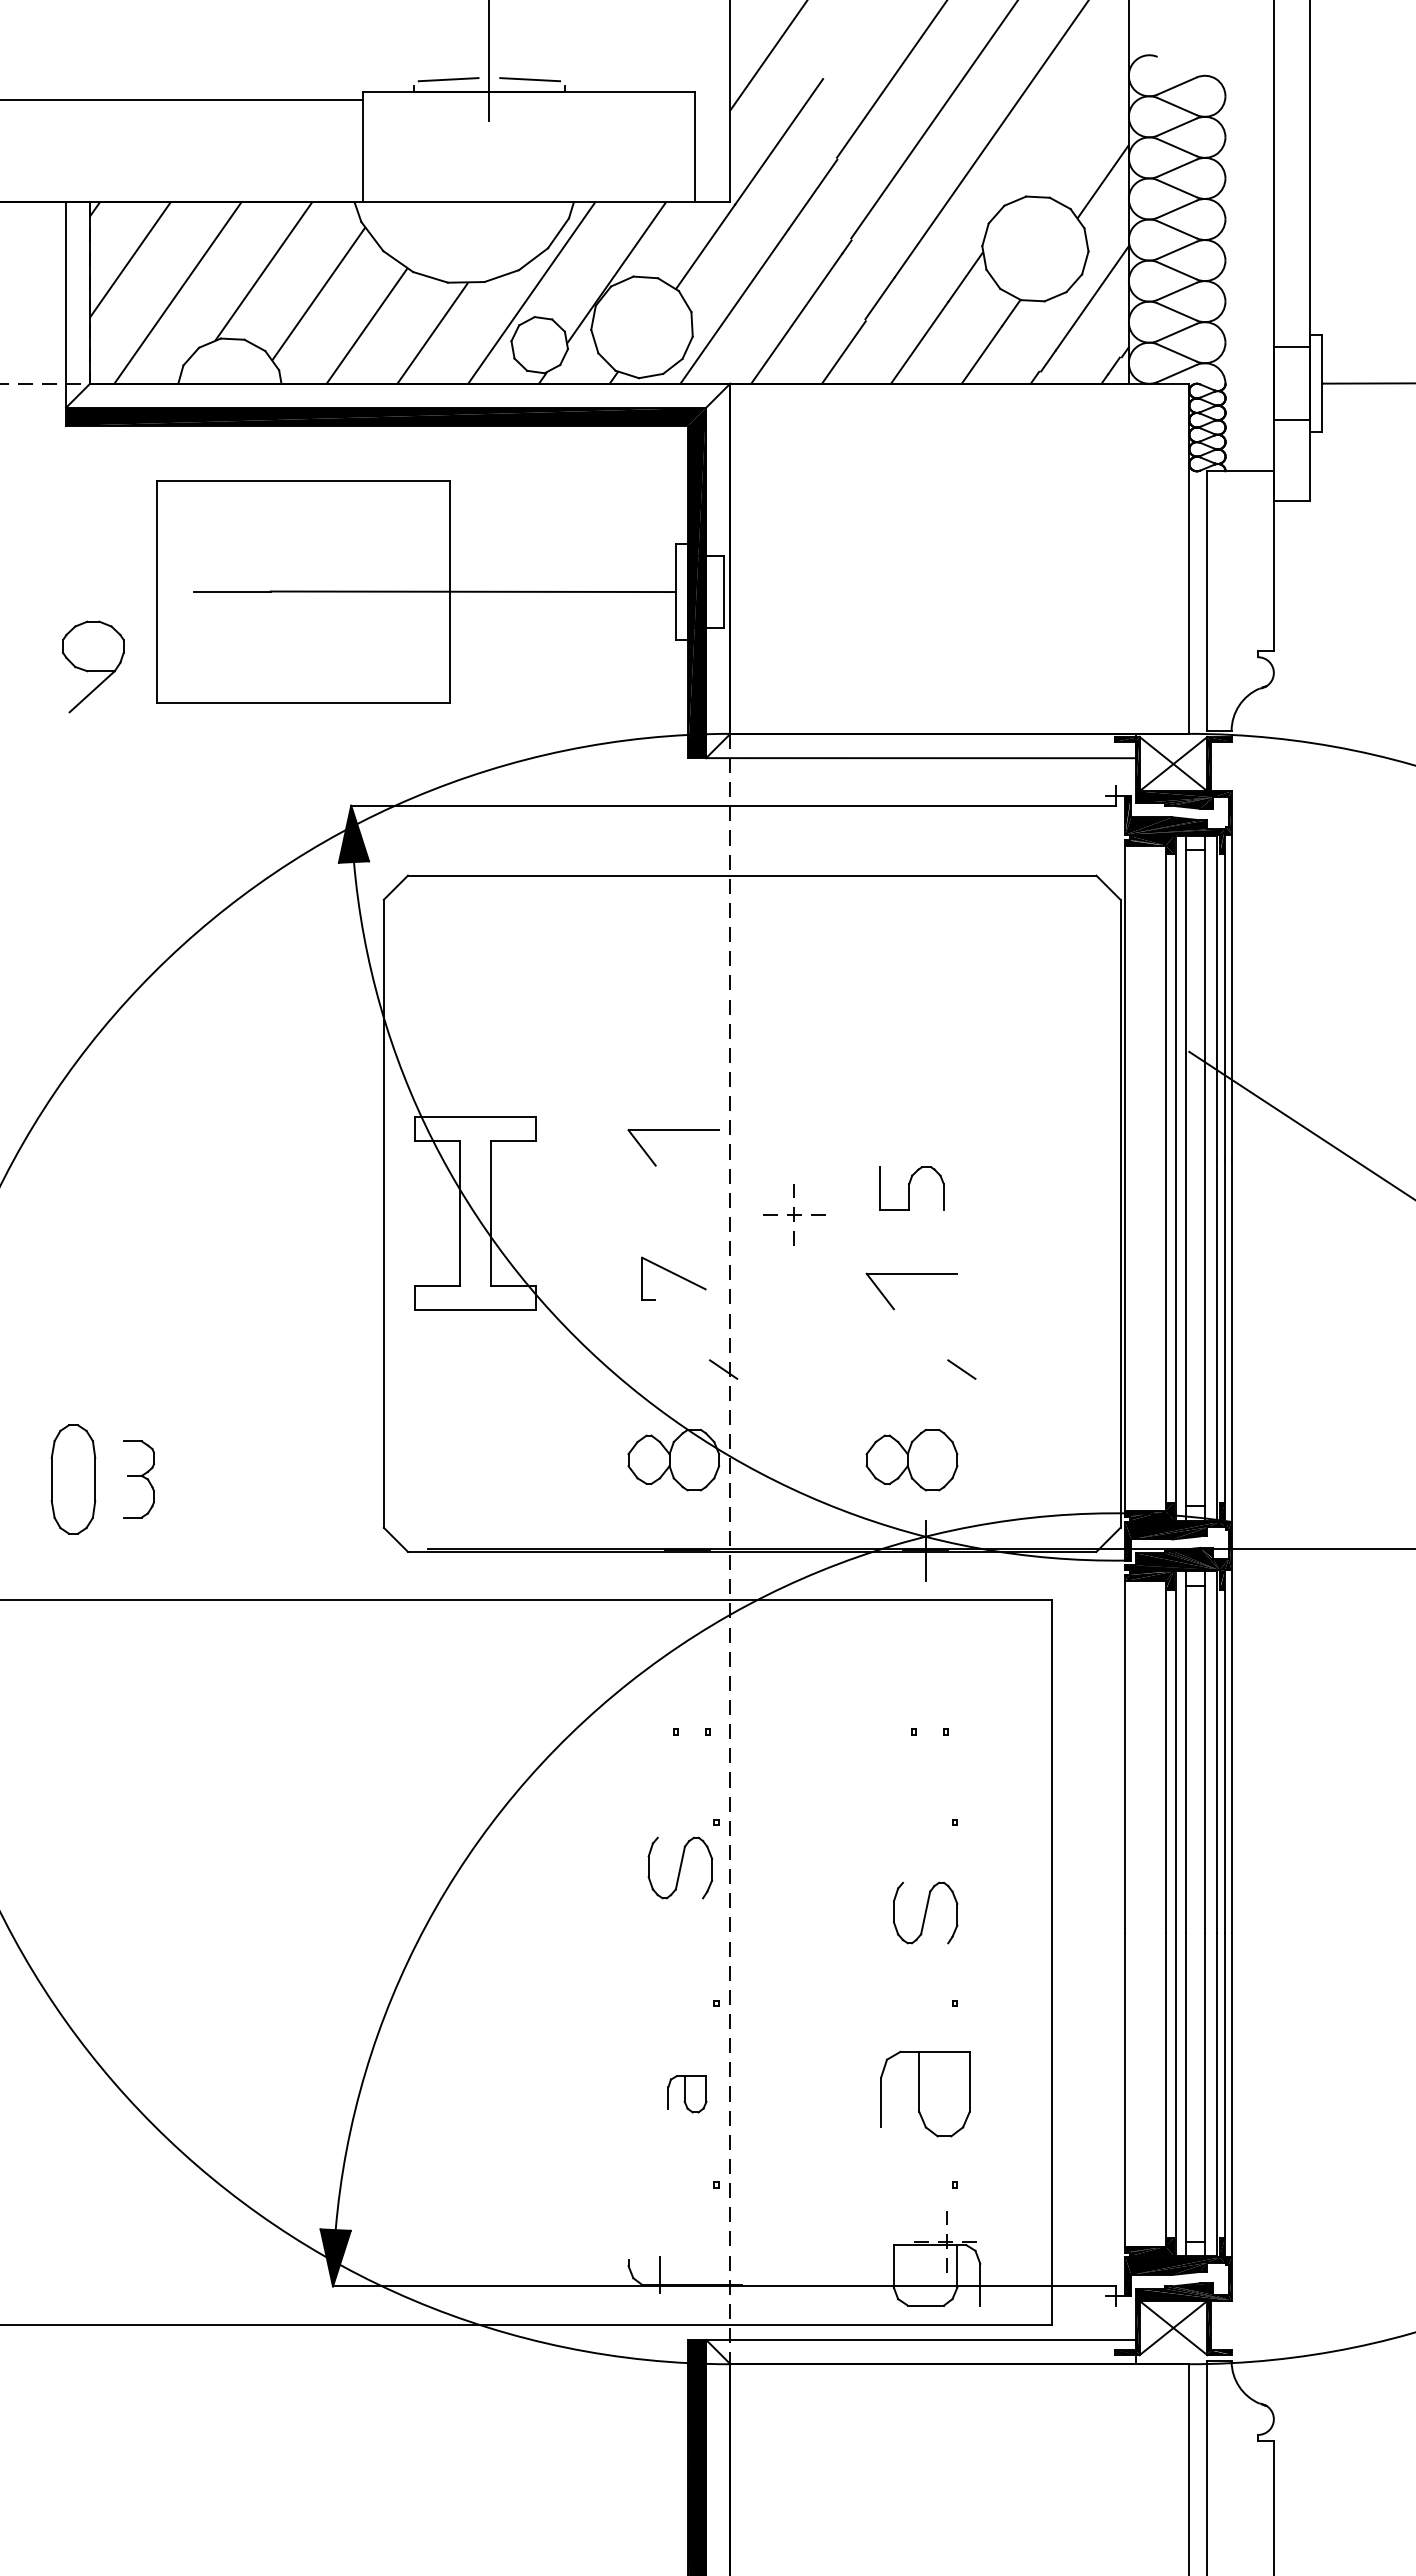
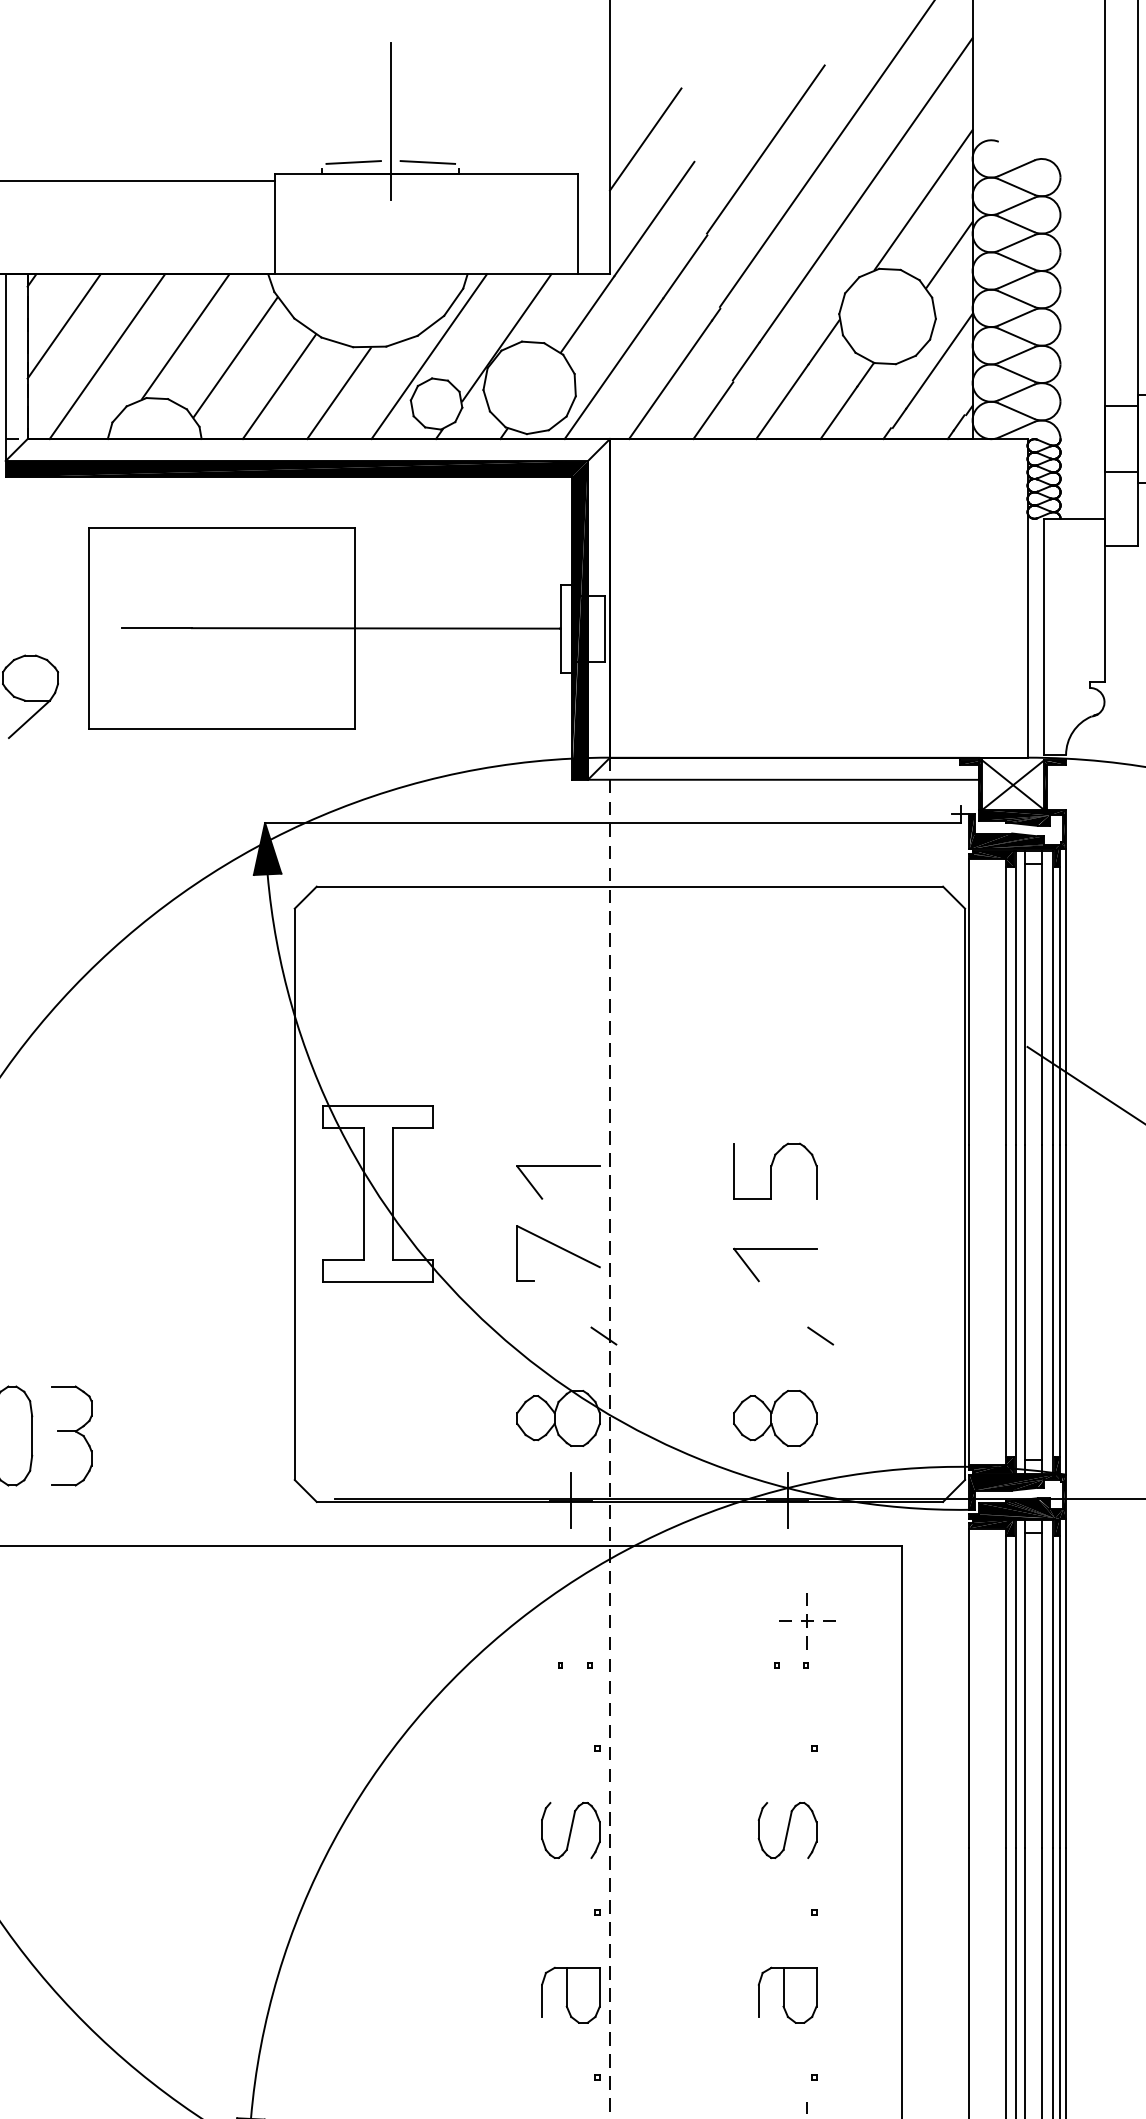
line: (1074, 120) -> (923, 199), added
part: (673, 1130) -> (558, 1166), moved
part: (912, 1188) -> (775, 1171), size x1.43
part: (794, 1214) -> (807, 1620), moved
part: (673, 1278) -> (558, 1253), size x1.43
part: (138, 1479) -> (71, 1436), size x1.43
line: (687, 1550) -> (571, 1500), added
part: (680, 1867) -> (571, 1830), moved
part: (687, 2094) -> (571, 1995), size x1.67
part: (925, 2094) -> (787, 1995), size x0.71

